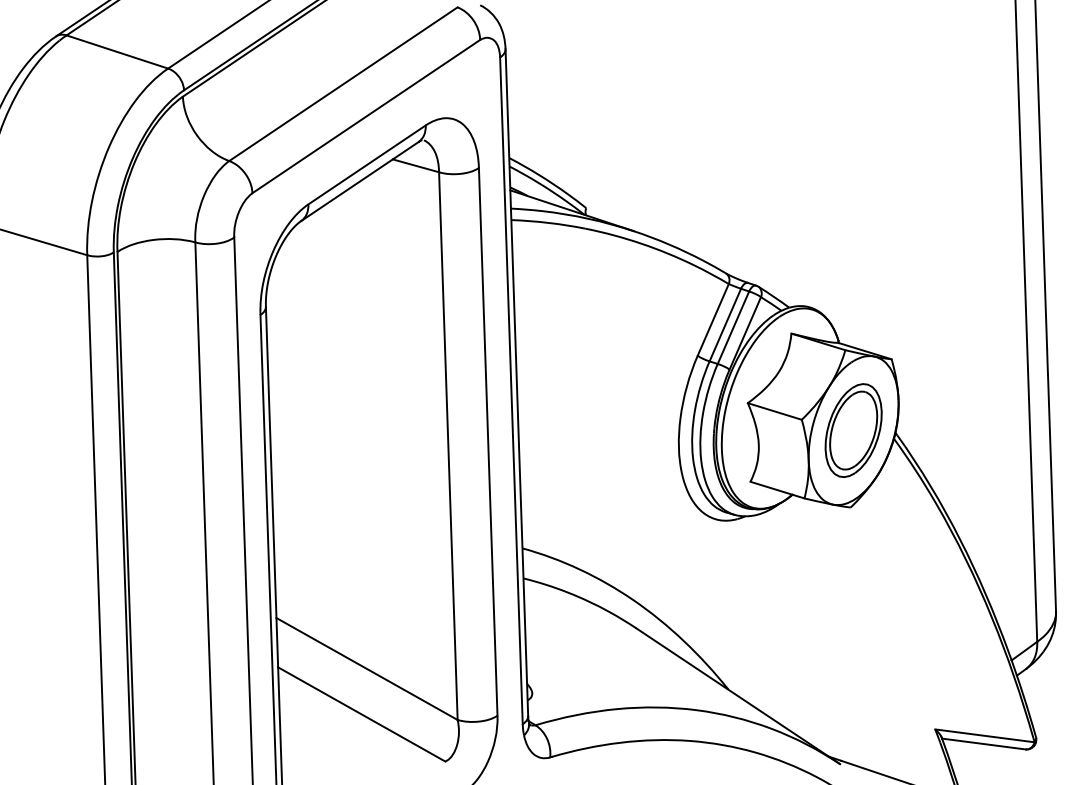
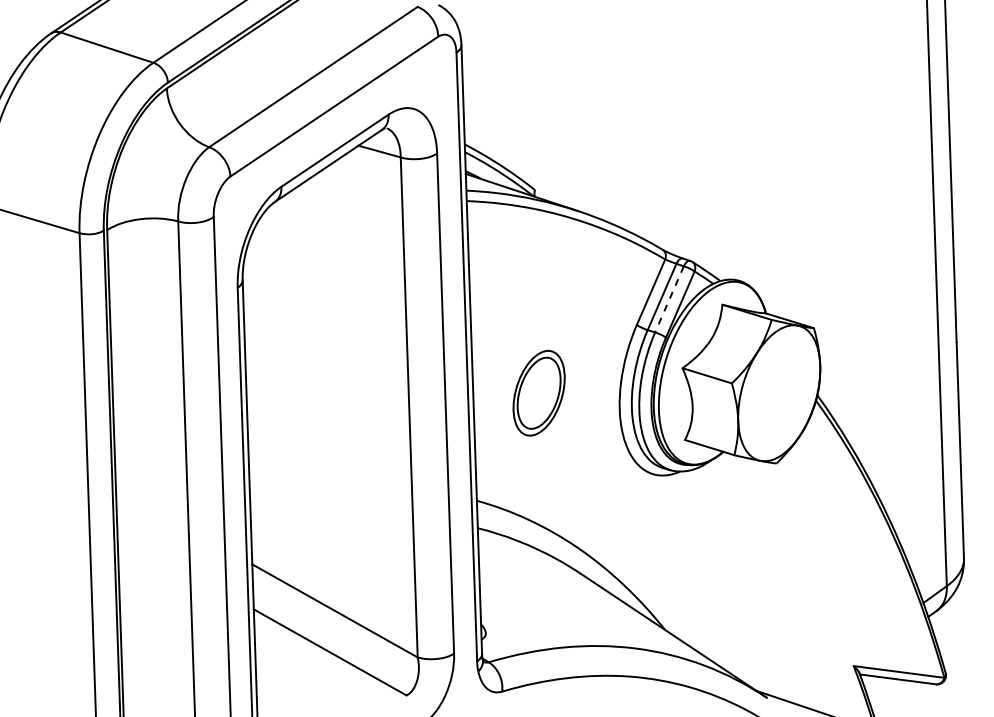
line: (733, 328) -> (669, 300), solid -> dashed
part: (853, 430) -> (538, 393), moved

